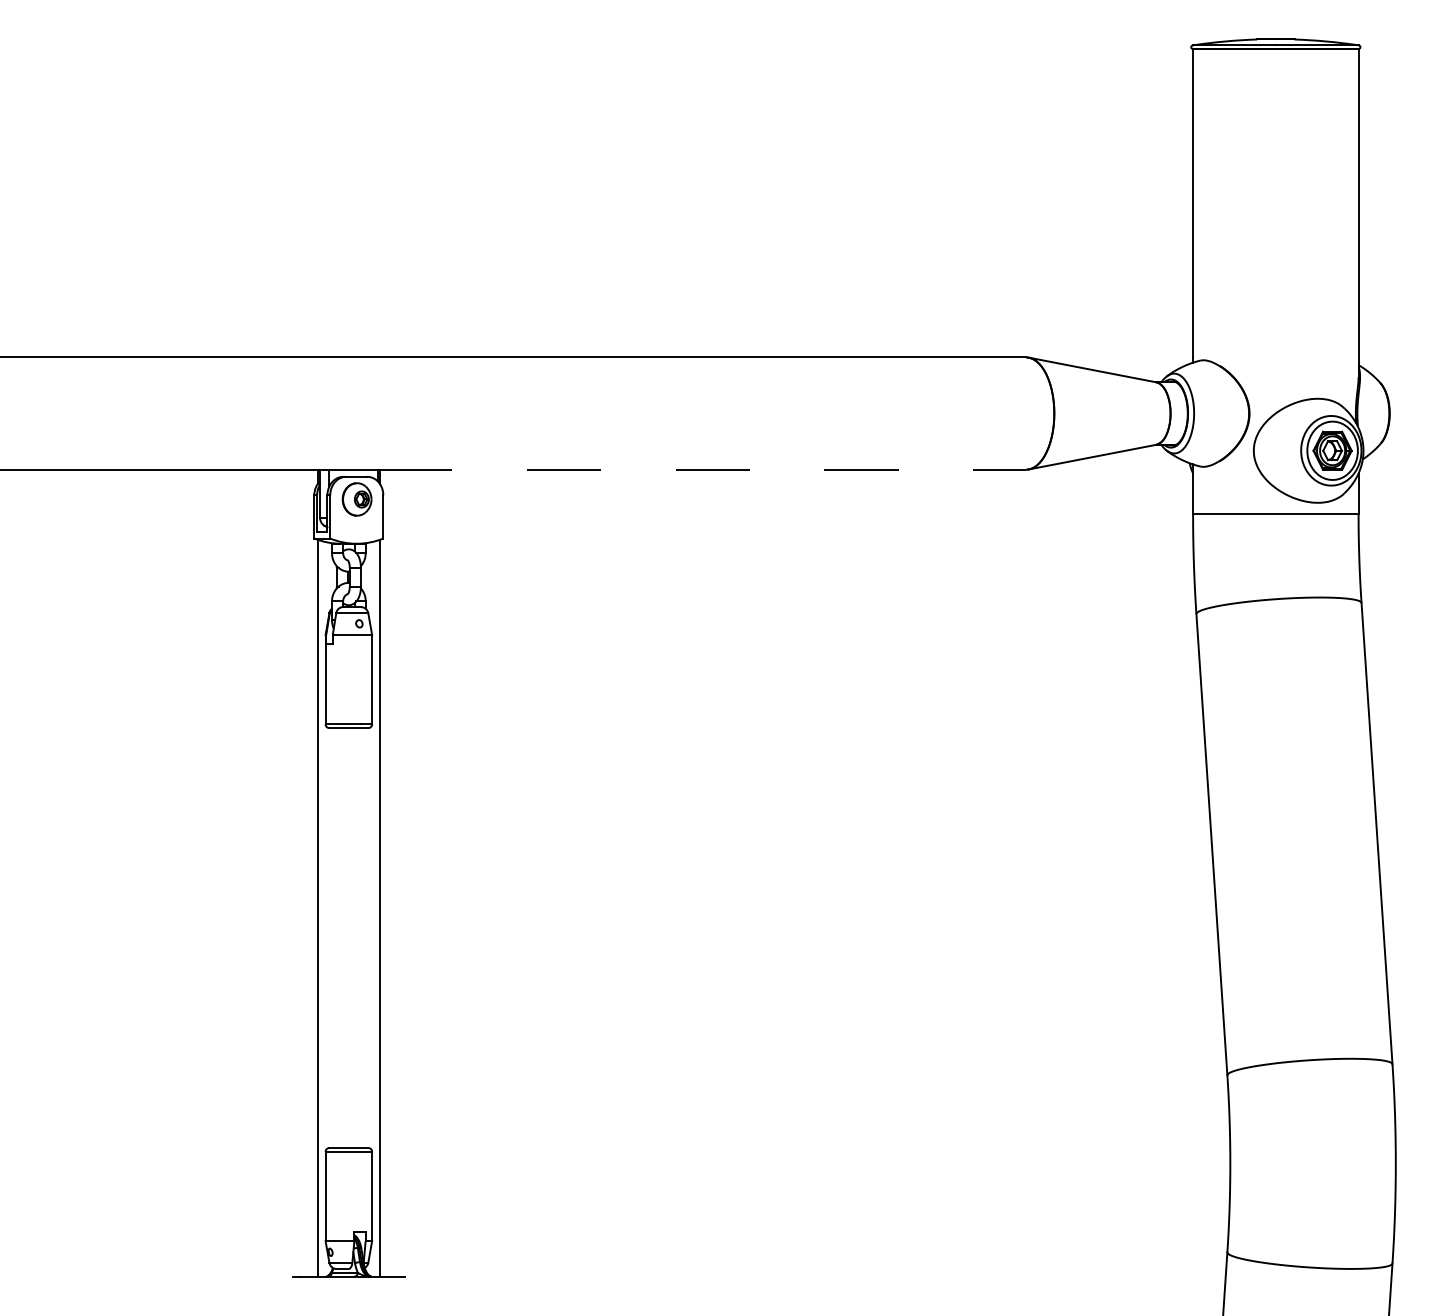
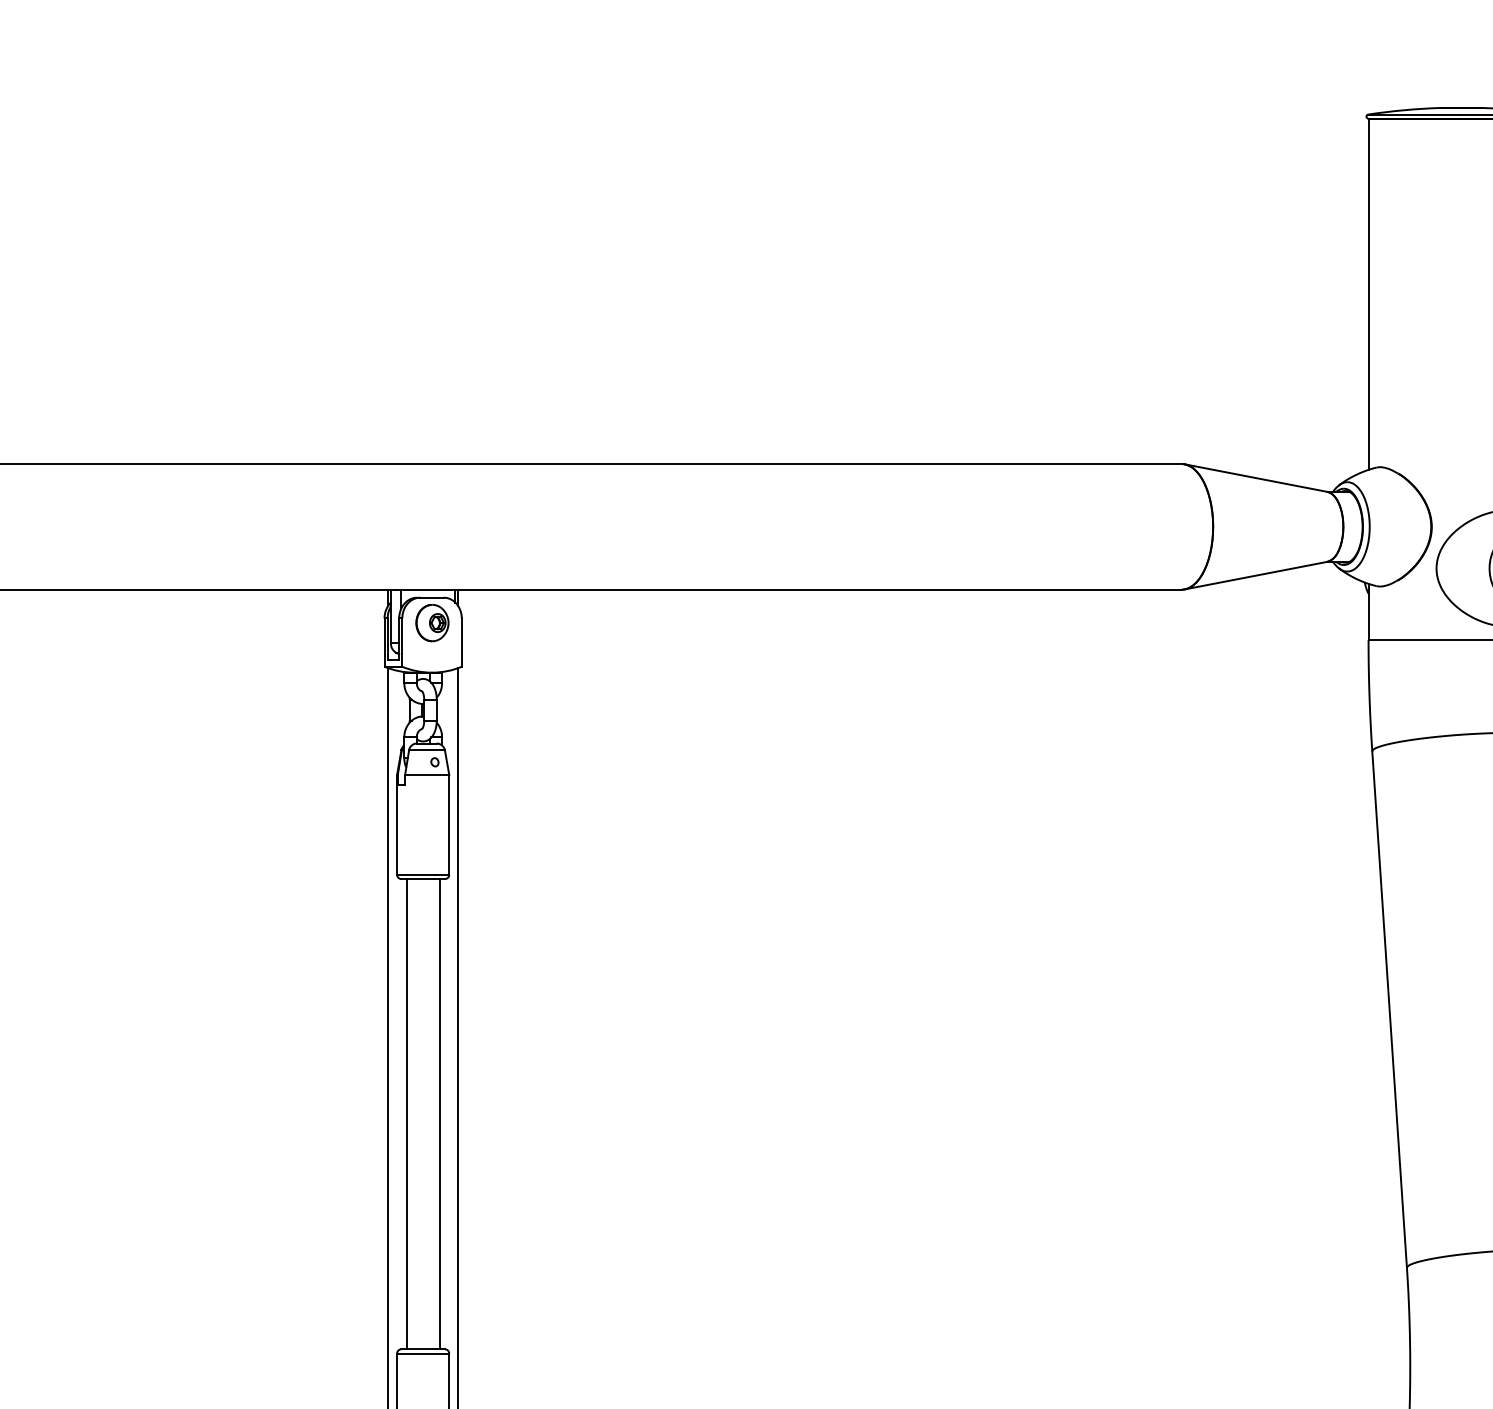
line: (702, 469) -> (819, 589), dashed -> solid
line: (333, 938) -> (405, 1114), added
line: (363, 938) -> (439, 1114), added

